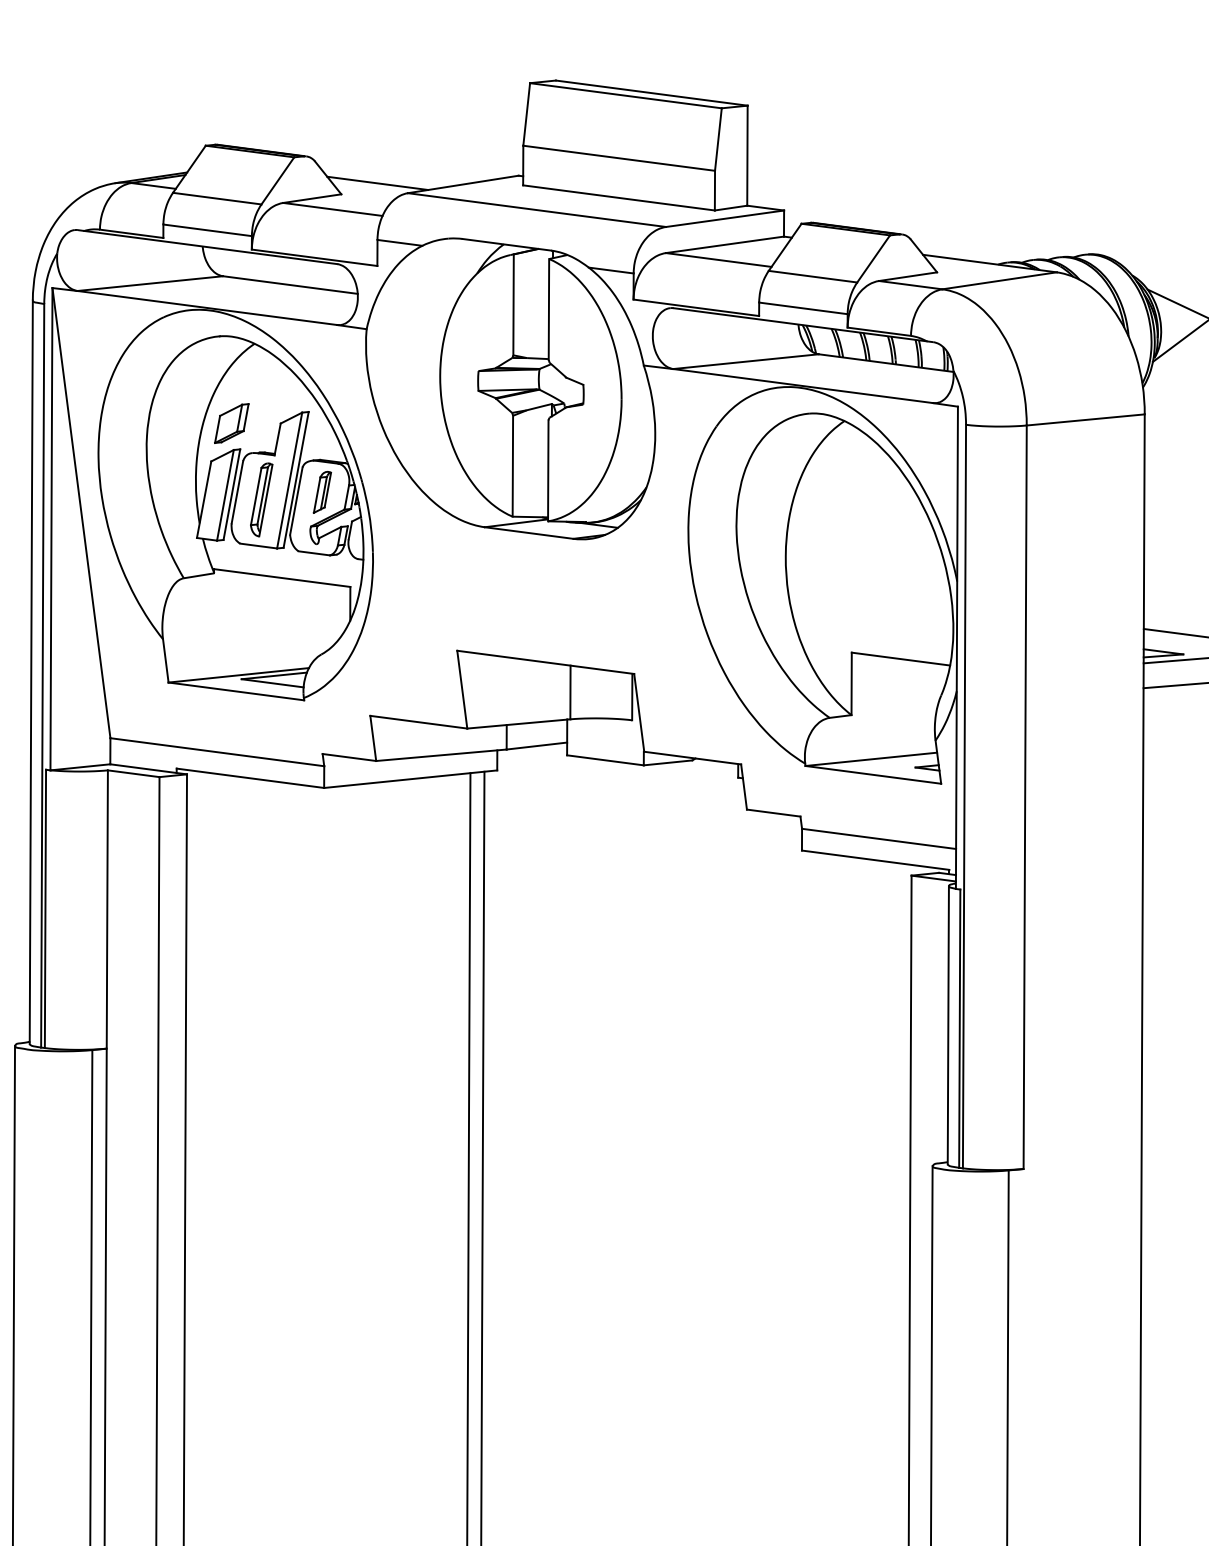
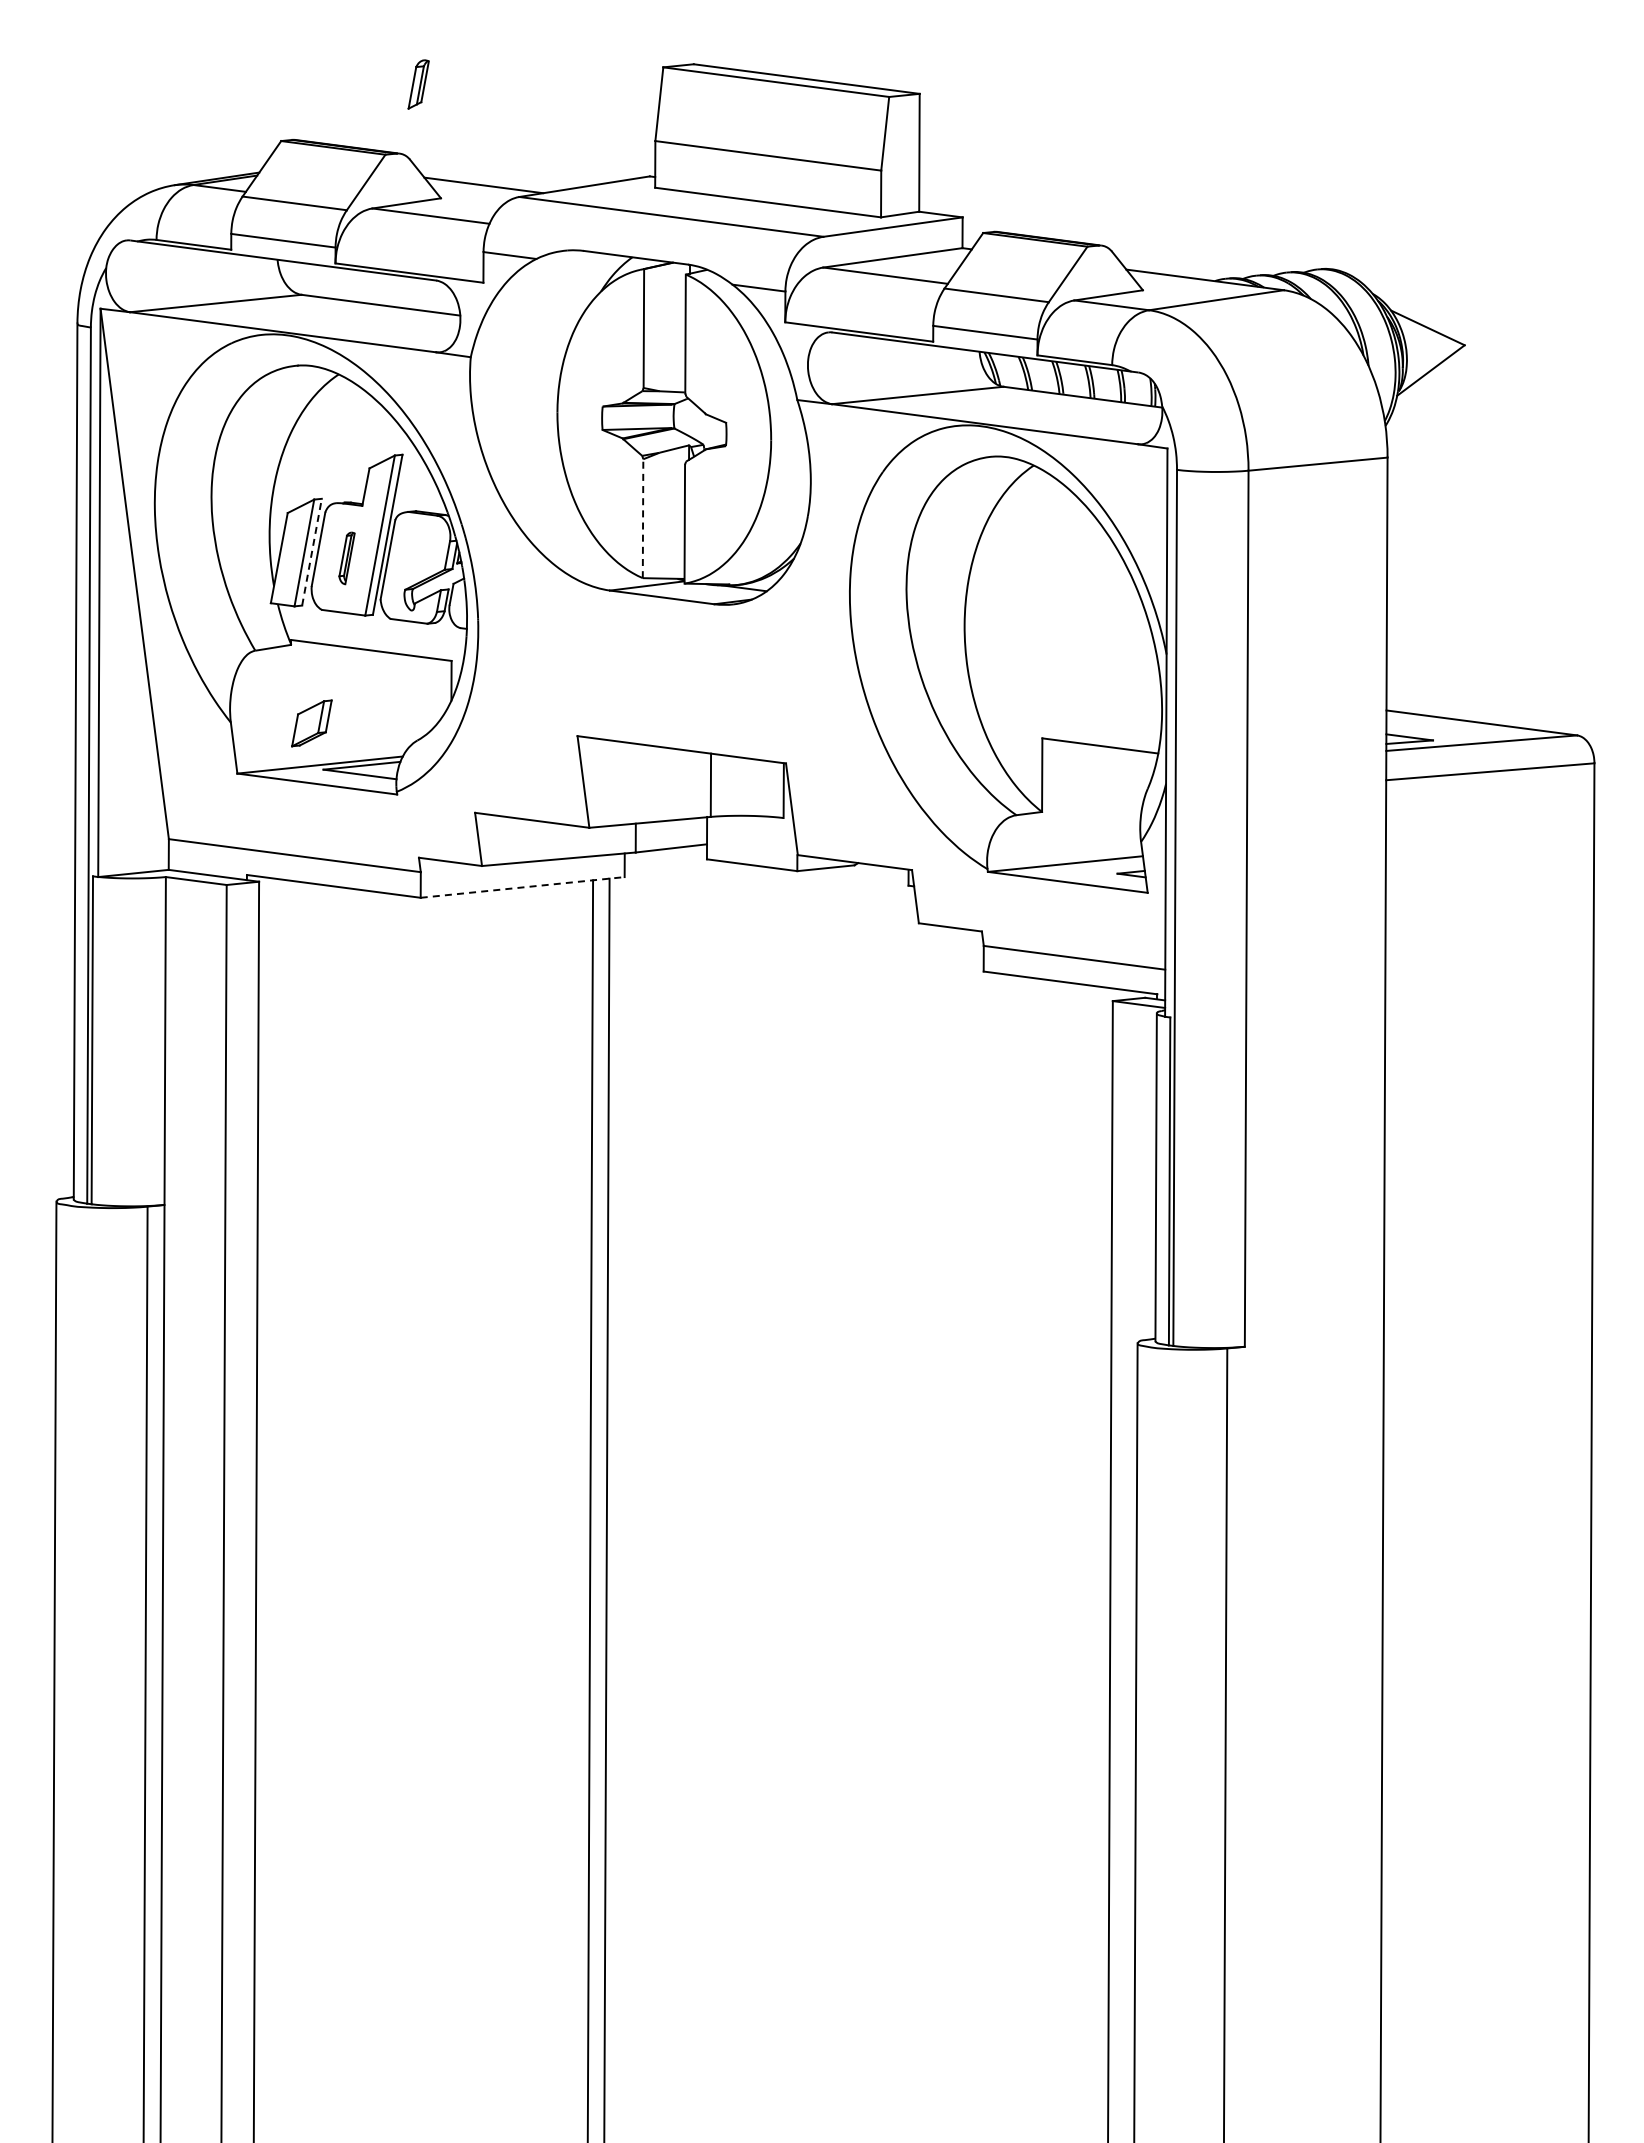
part: (231, 423) -> (311, 723), moved
line: (513, 466) -> (643, 518), solid -> dashed
part: (322, 492) -> (418, 84), moved
line: (232, 494) -> (312, 551), solid -> dashed
part: (261, 500) -> (346, 558), size x0.6
line: (411, 779) -> (523, 887), solid -> dashed

